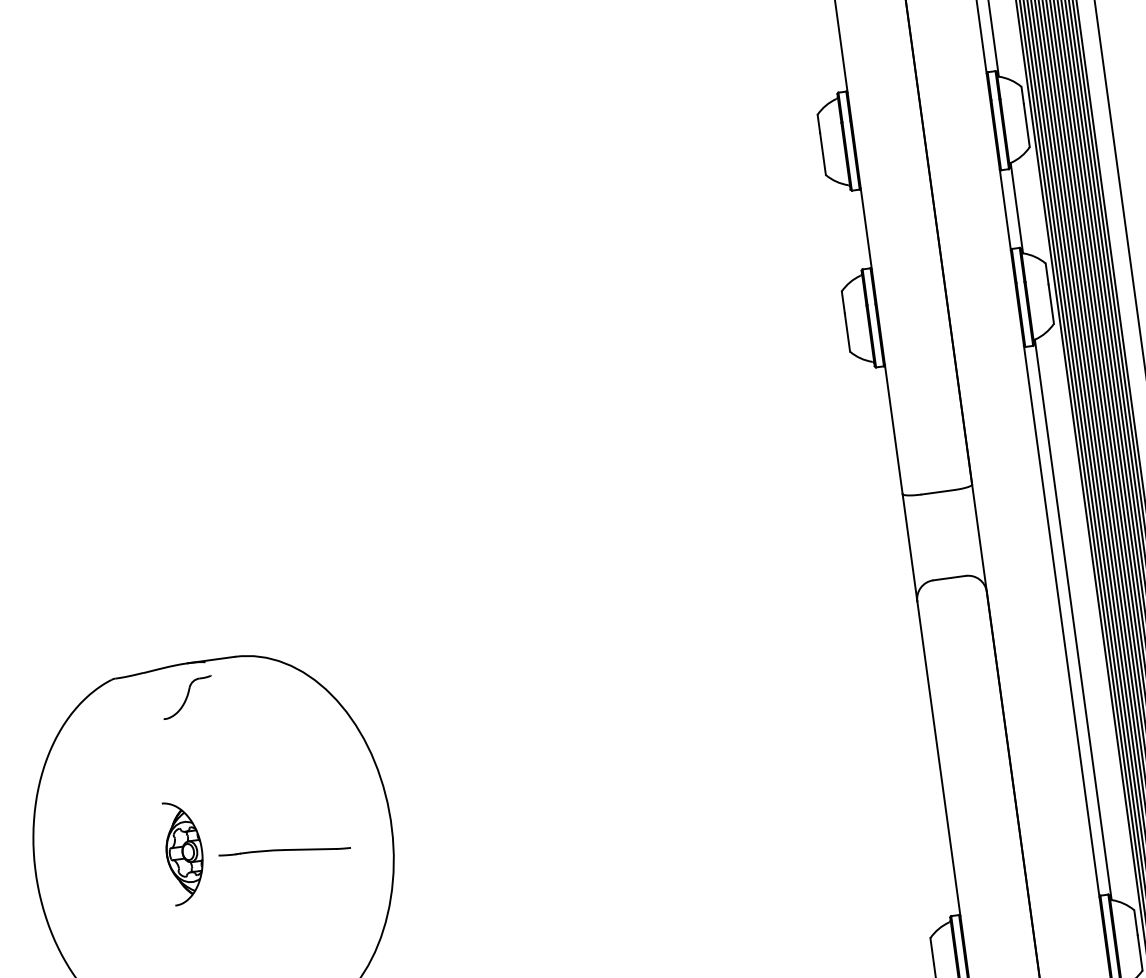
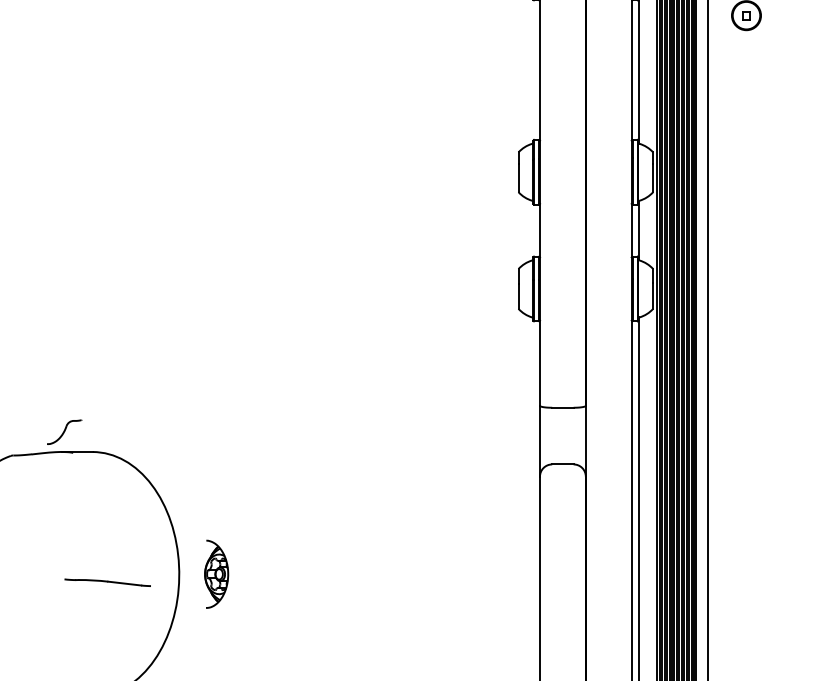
part: (187, 696) -> (64, 431), moved
part: (184, 851) -> (216, 573), moved

